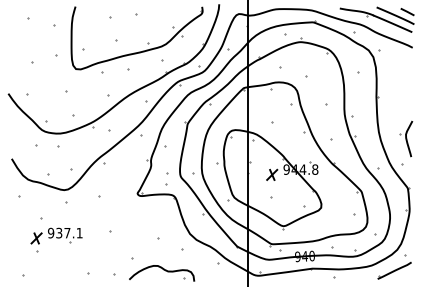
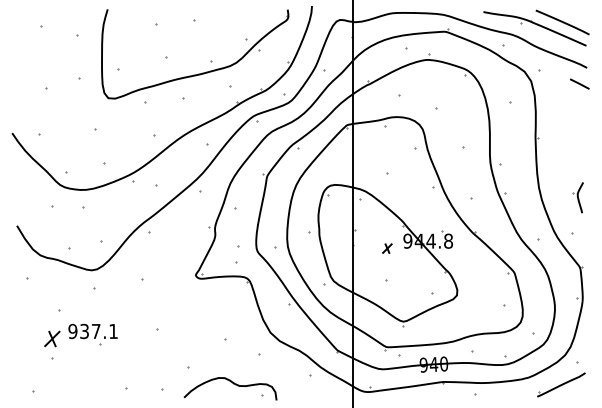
line: (407, 11) -> (579, 83), moved
part: (405, 138) -> (577, 197), size x0.6
part: (272, 174) -> (387, 248), size x0.6

